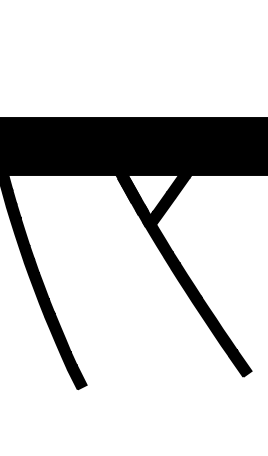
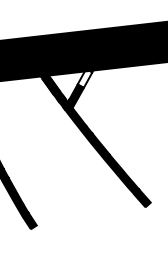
fill: (178, 184) -> (84, 78), removed

